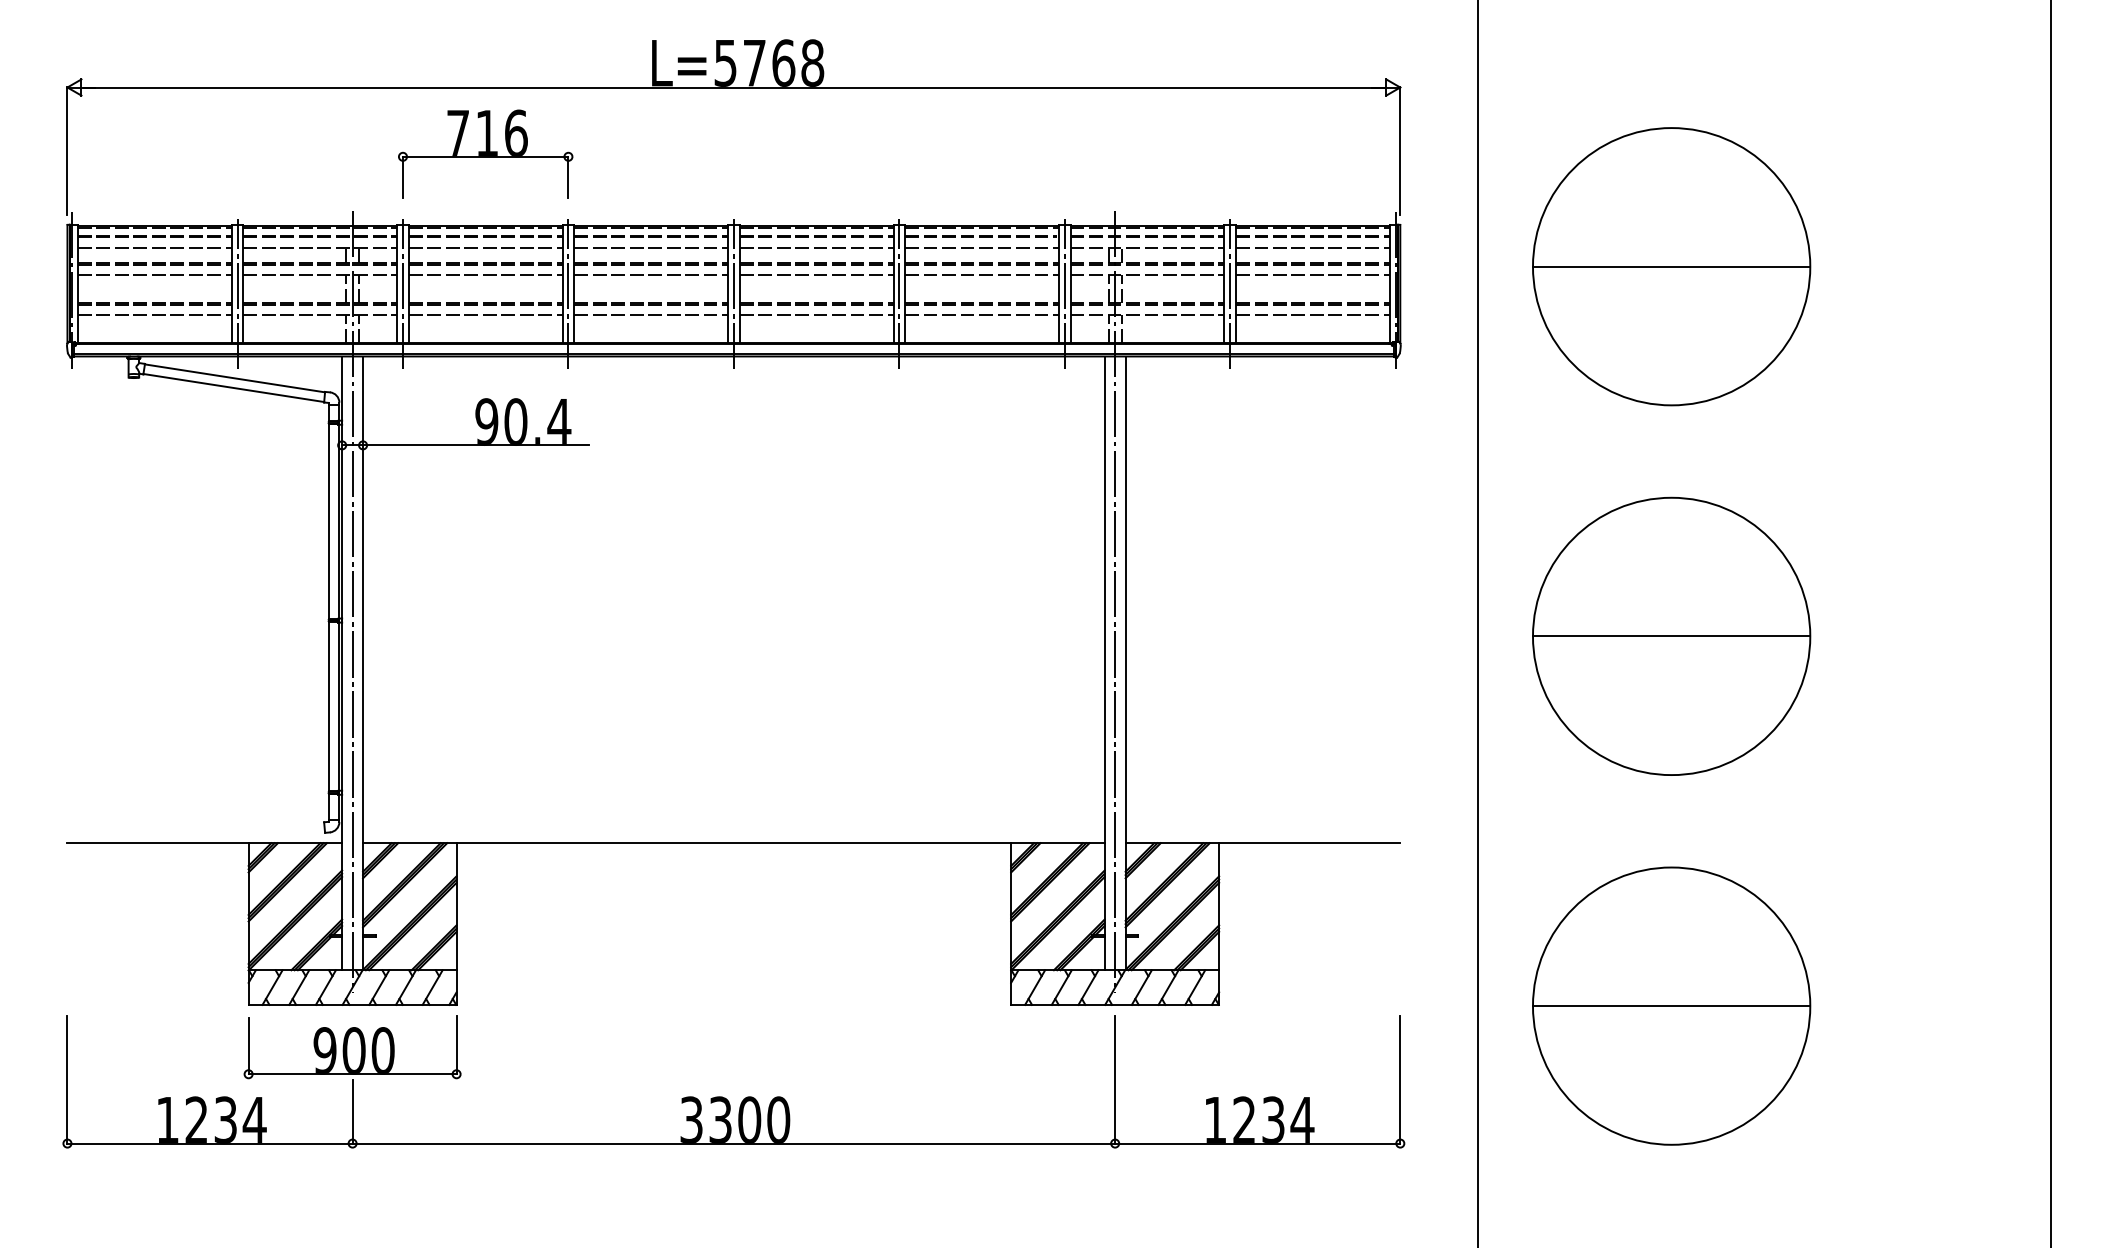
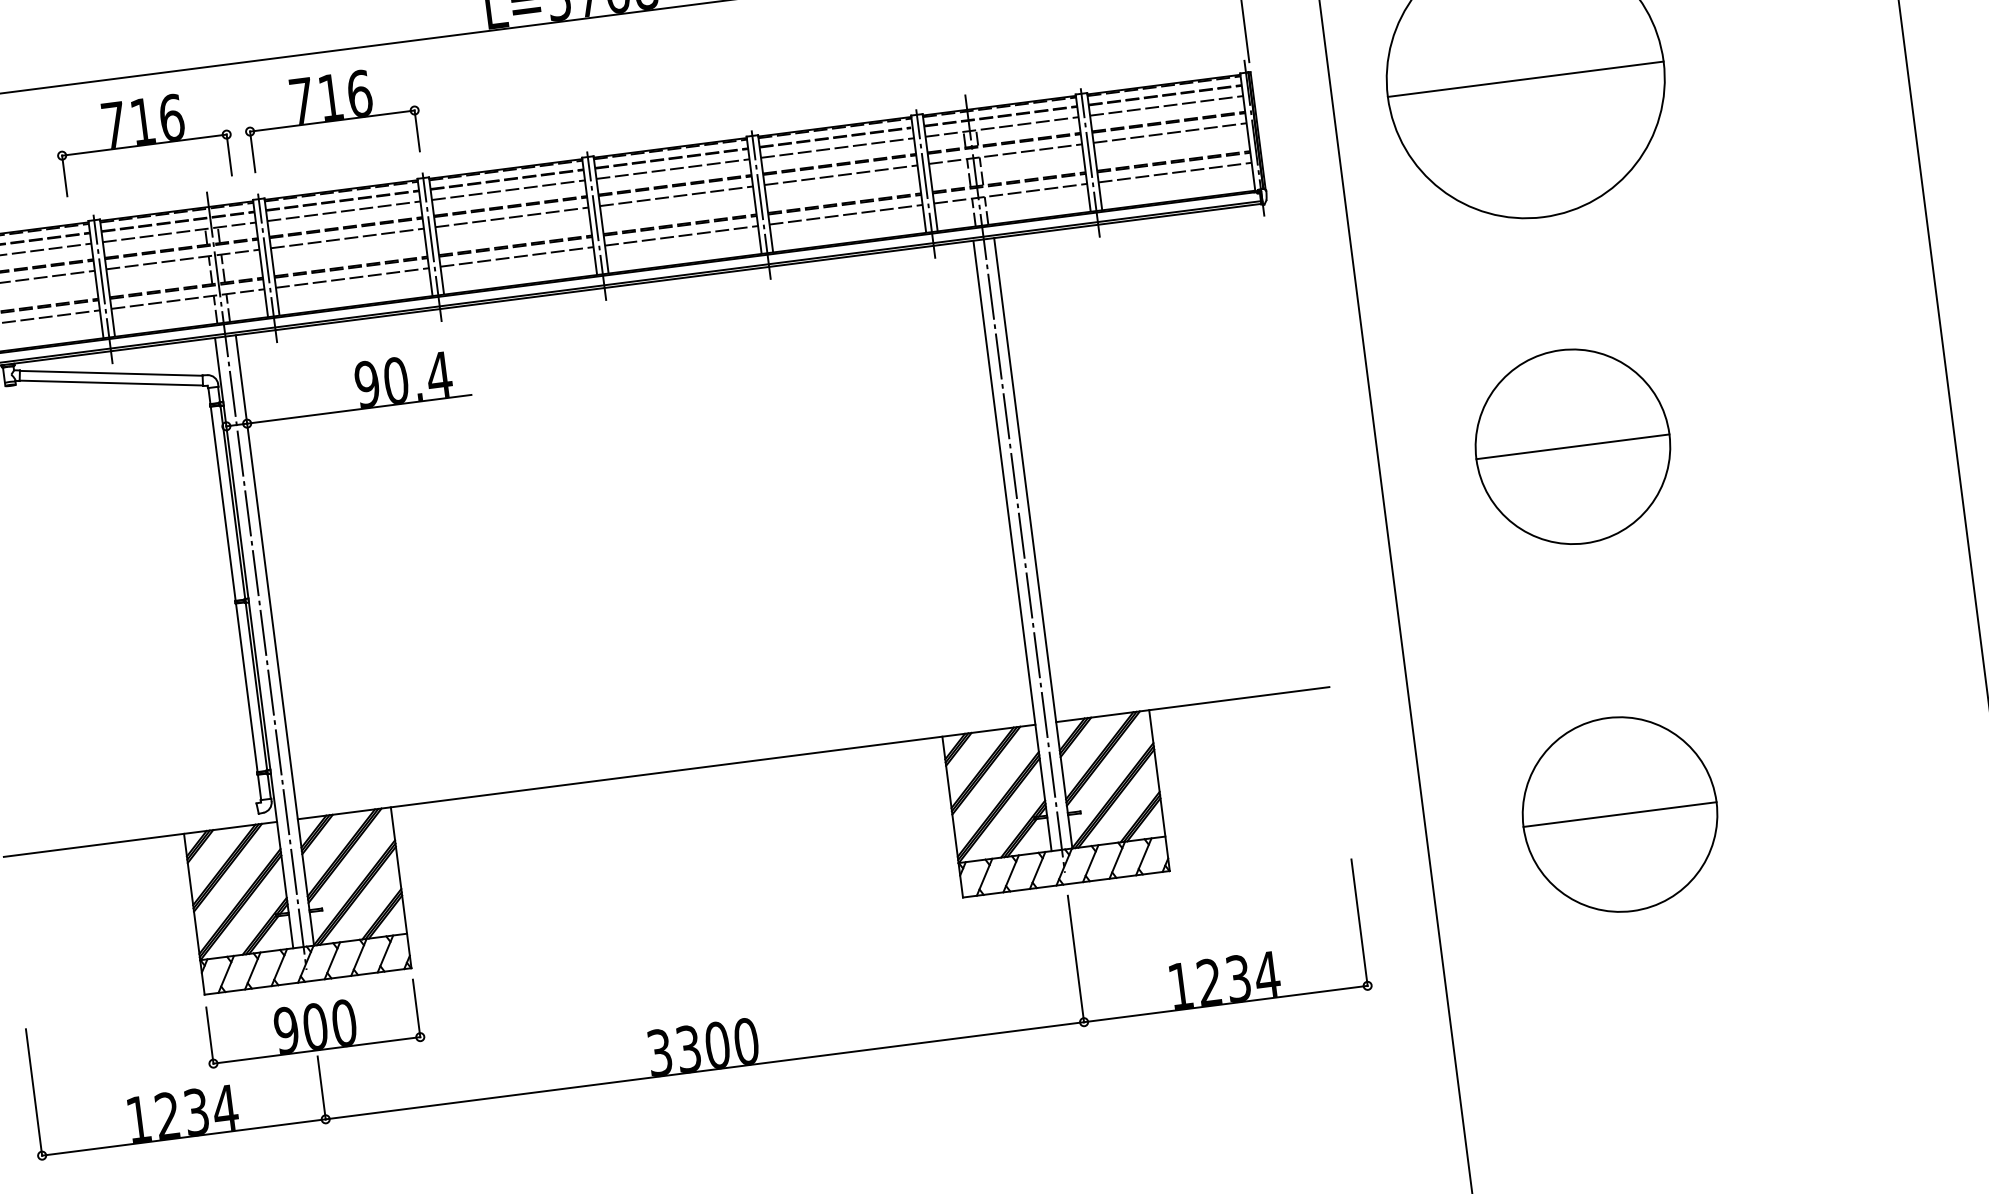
part: (296, 153) -> (143, 141), added
part: (1671, 635) -> (1572, 446), size x0.7
part: (1671, 1005) -> (1619, 813), size x0.7

